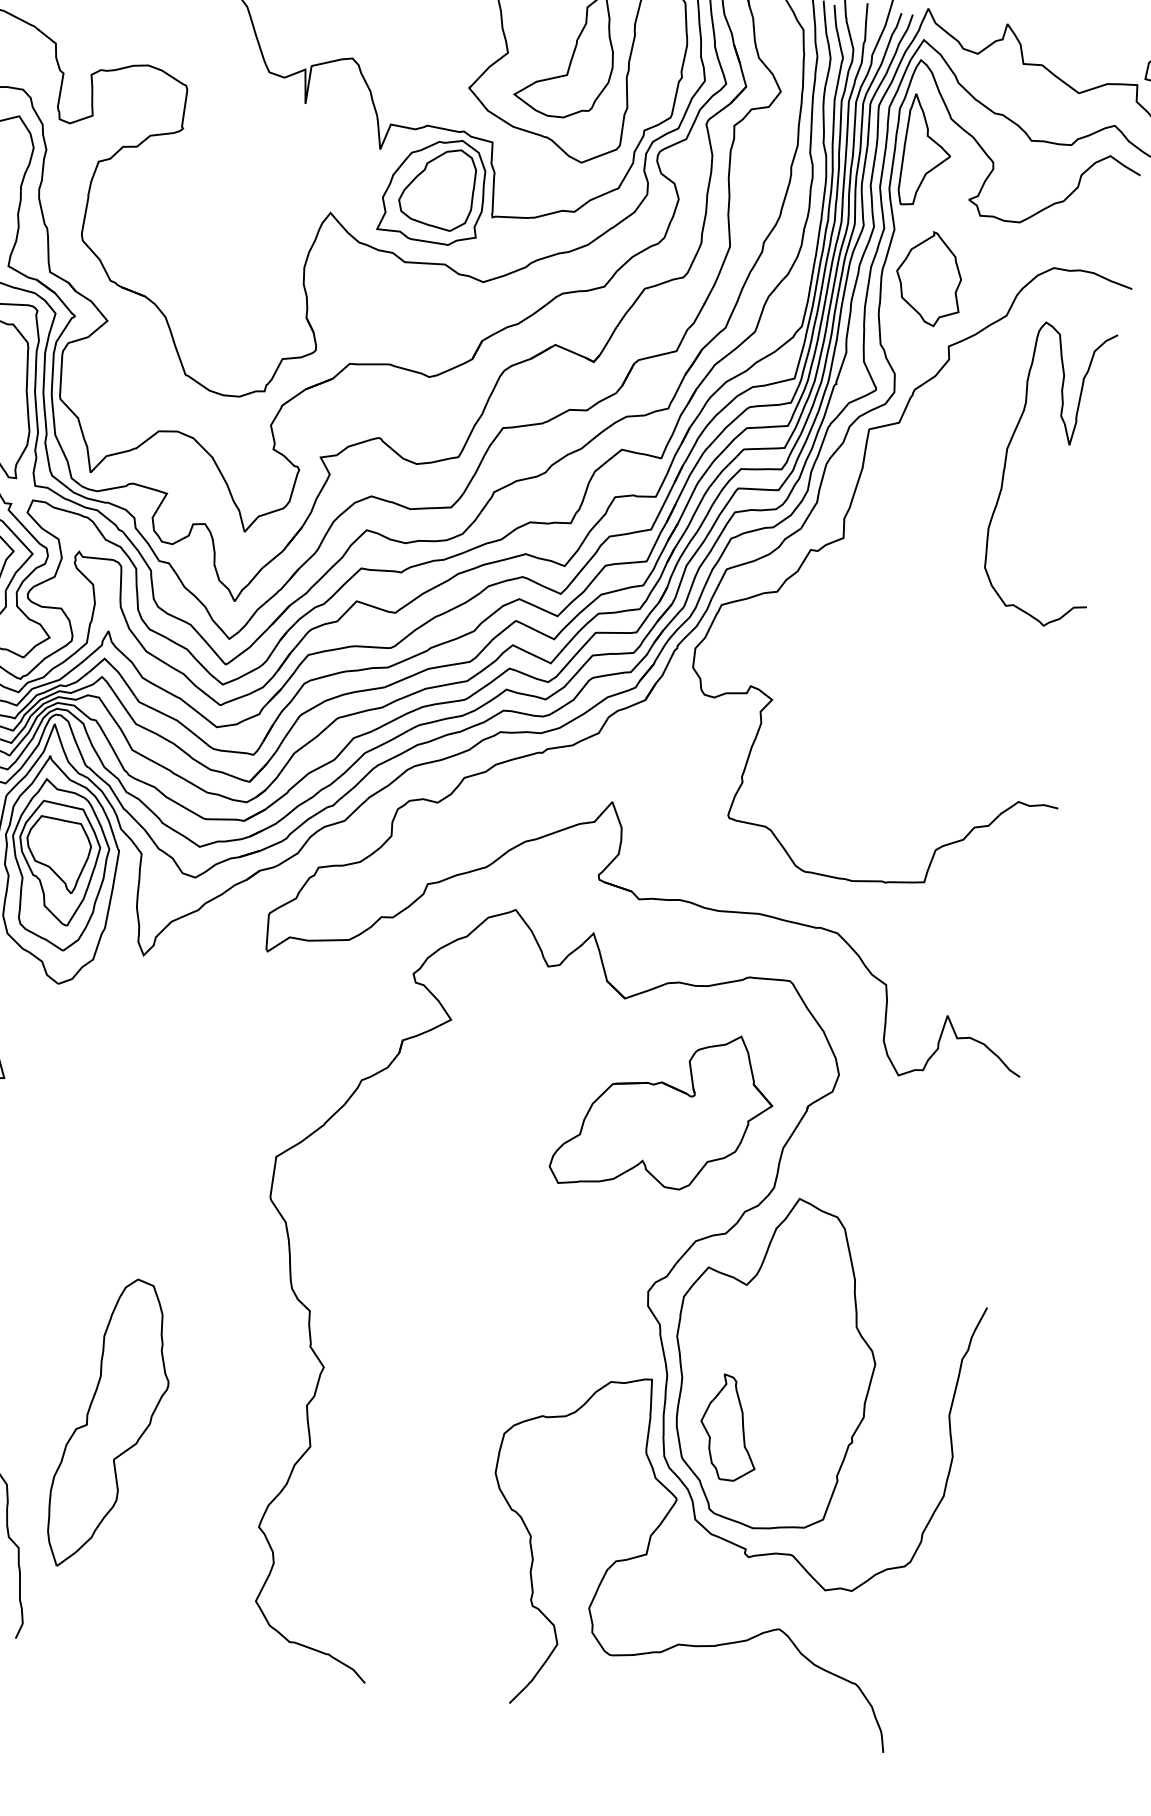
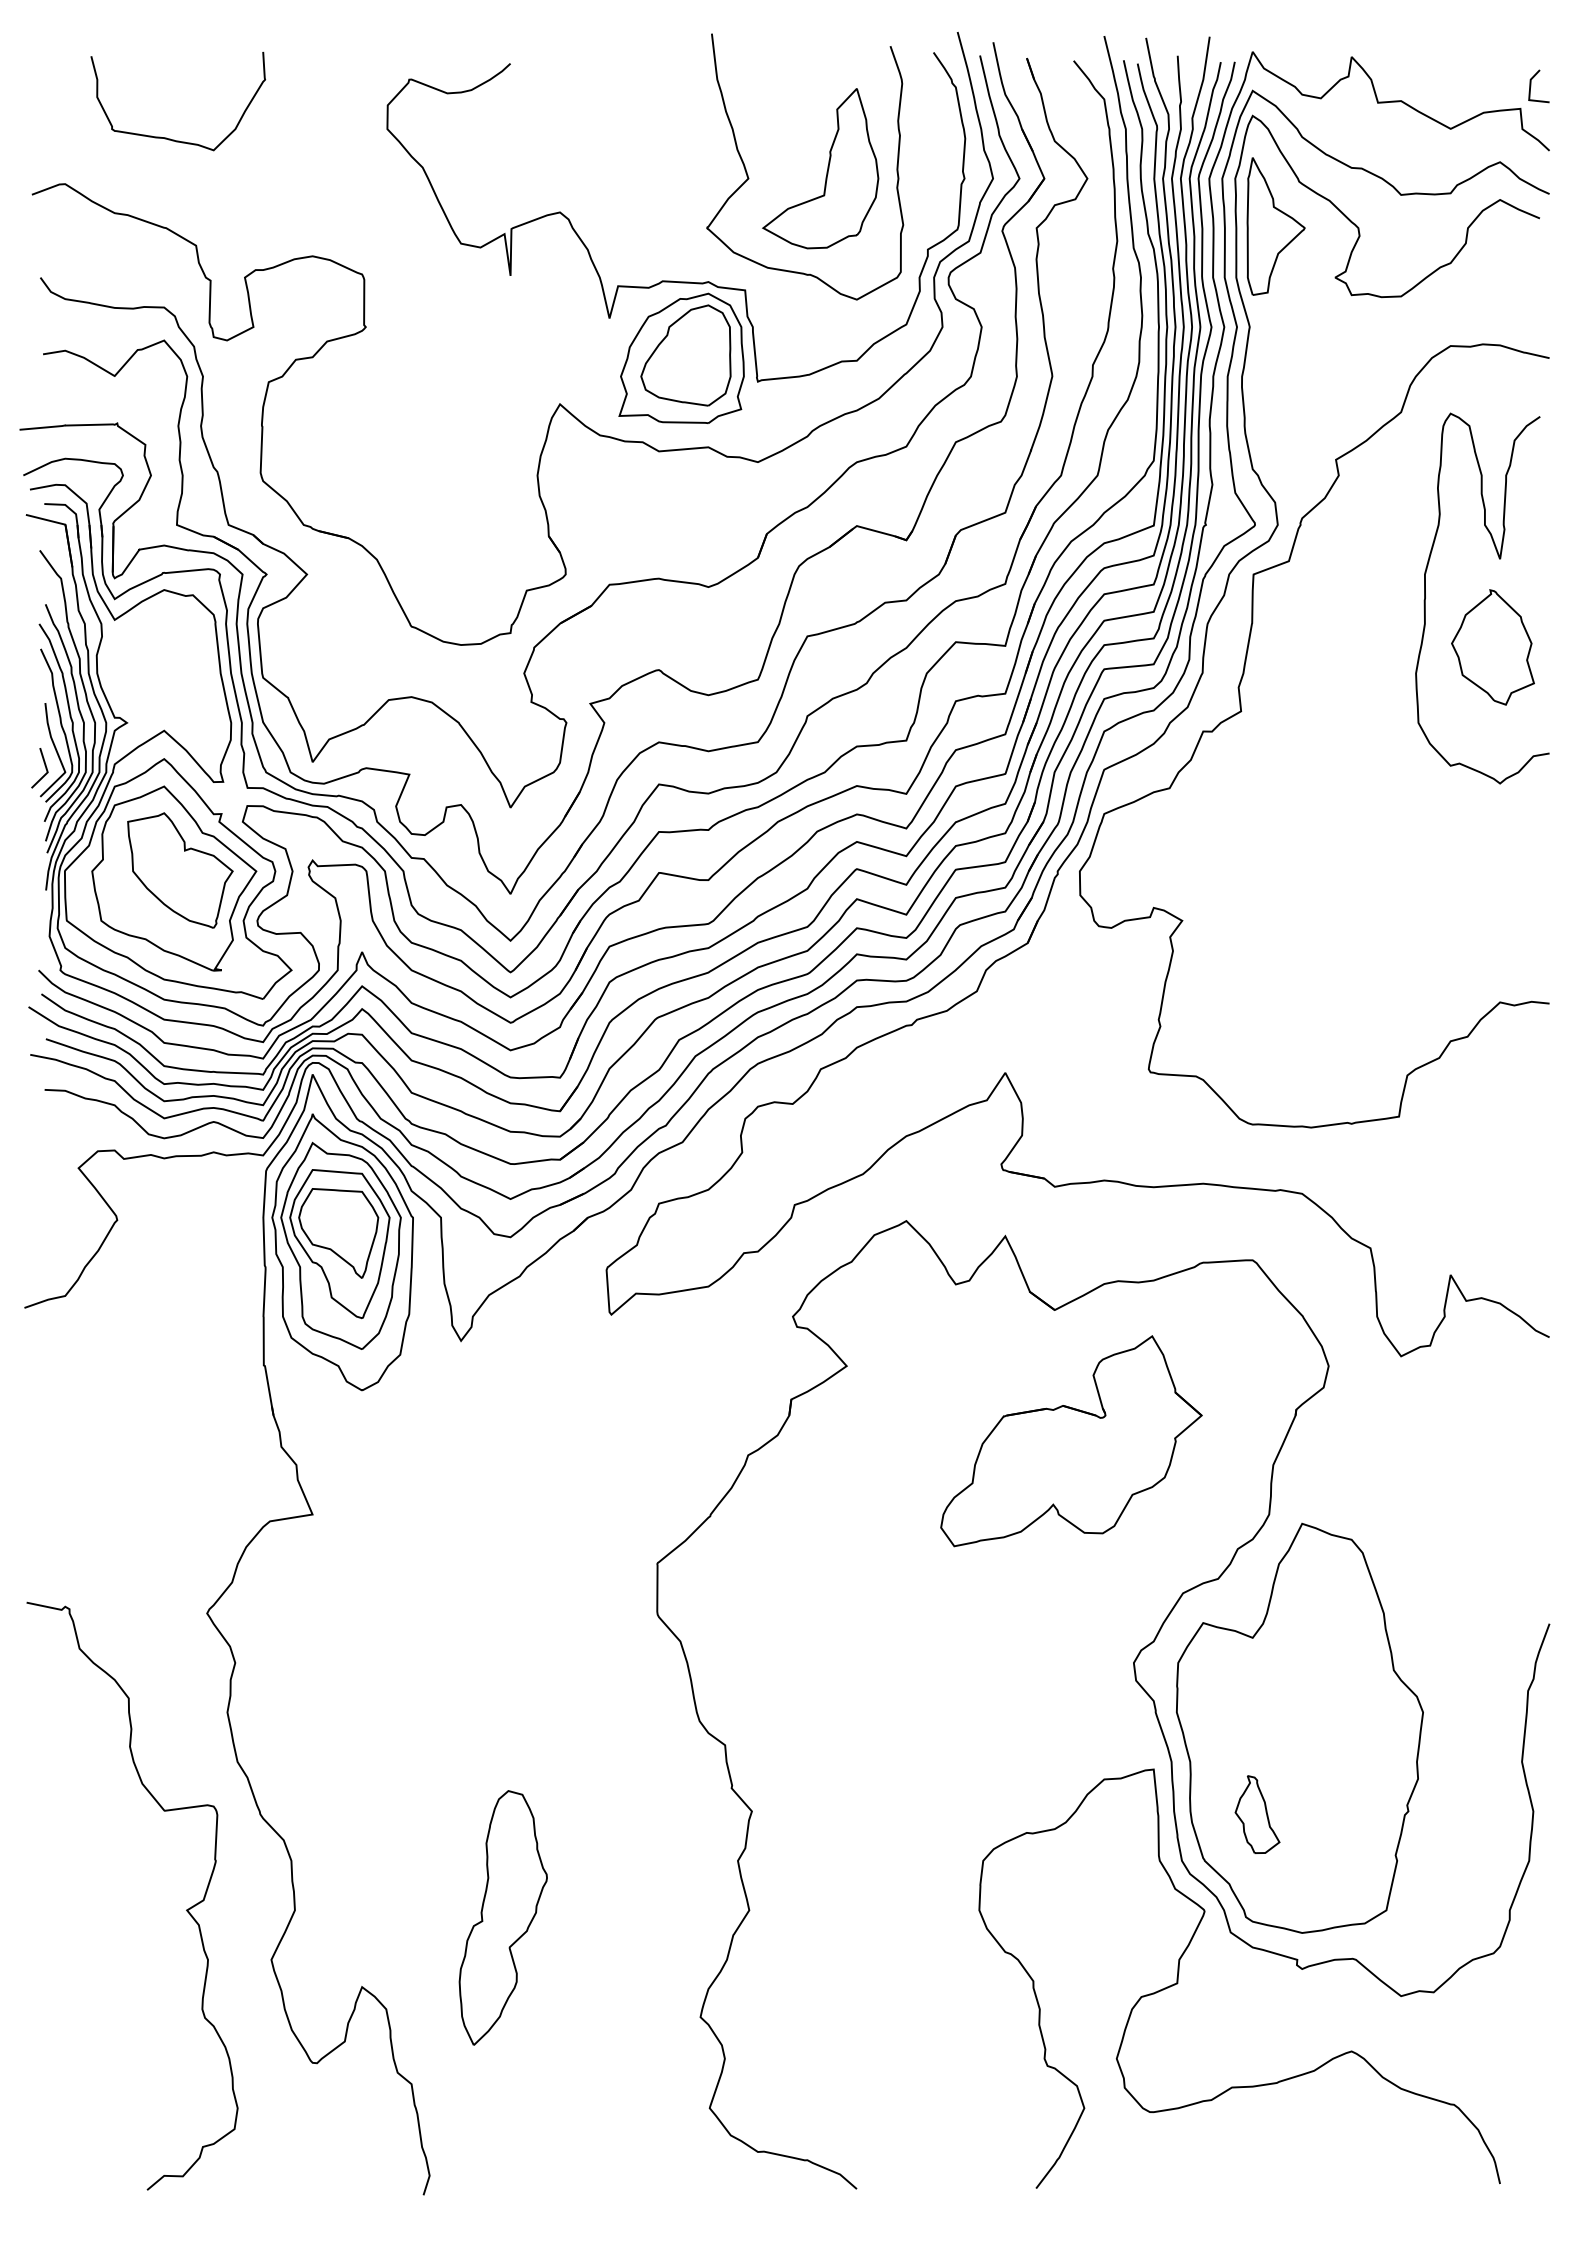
part: (929, 278) -> (1492, 647), moved
part: (664, 1112) -> (1071, 1441), moved
part: (111, 1424) -> (503, 1917), size x0.7
part: (730, 1427) -> (1257, 1814), size x0.6

